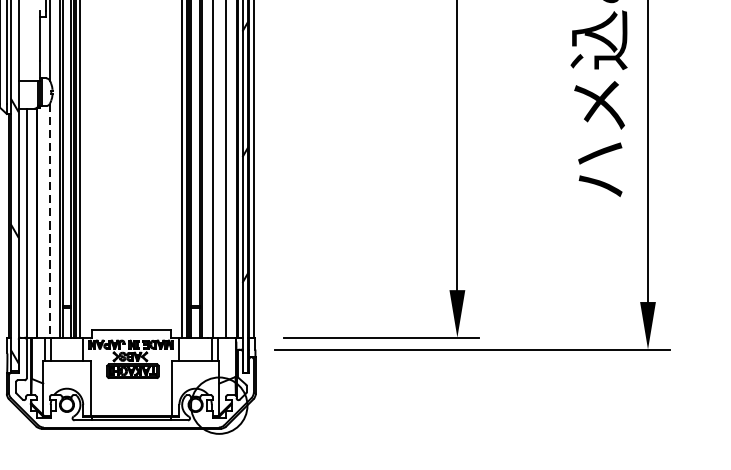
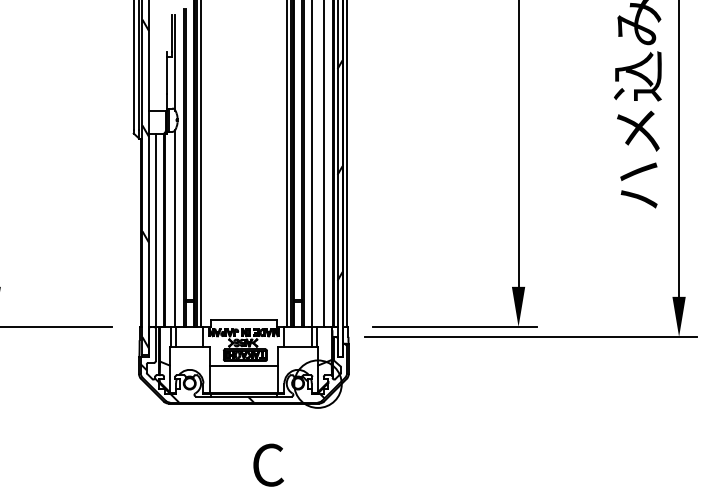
line: (50, 220) -> (175, 228), dashed -> solid
line: (130, 384) -> (243, 366), added
hatch: (130, 391) -> (243, 372), added

